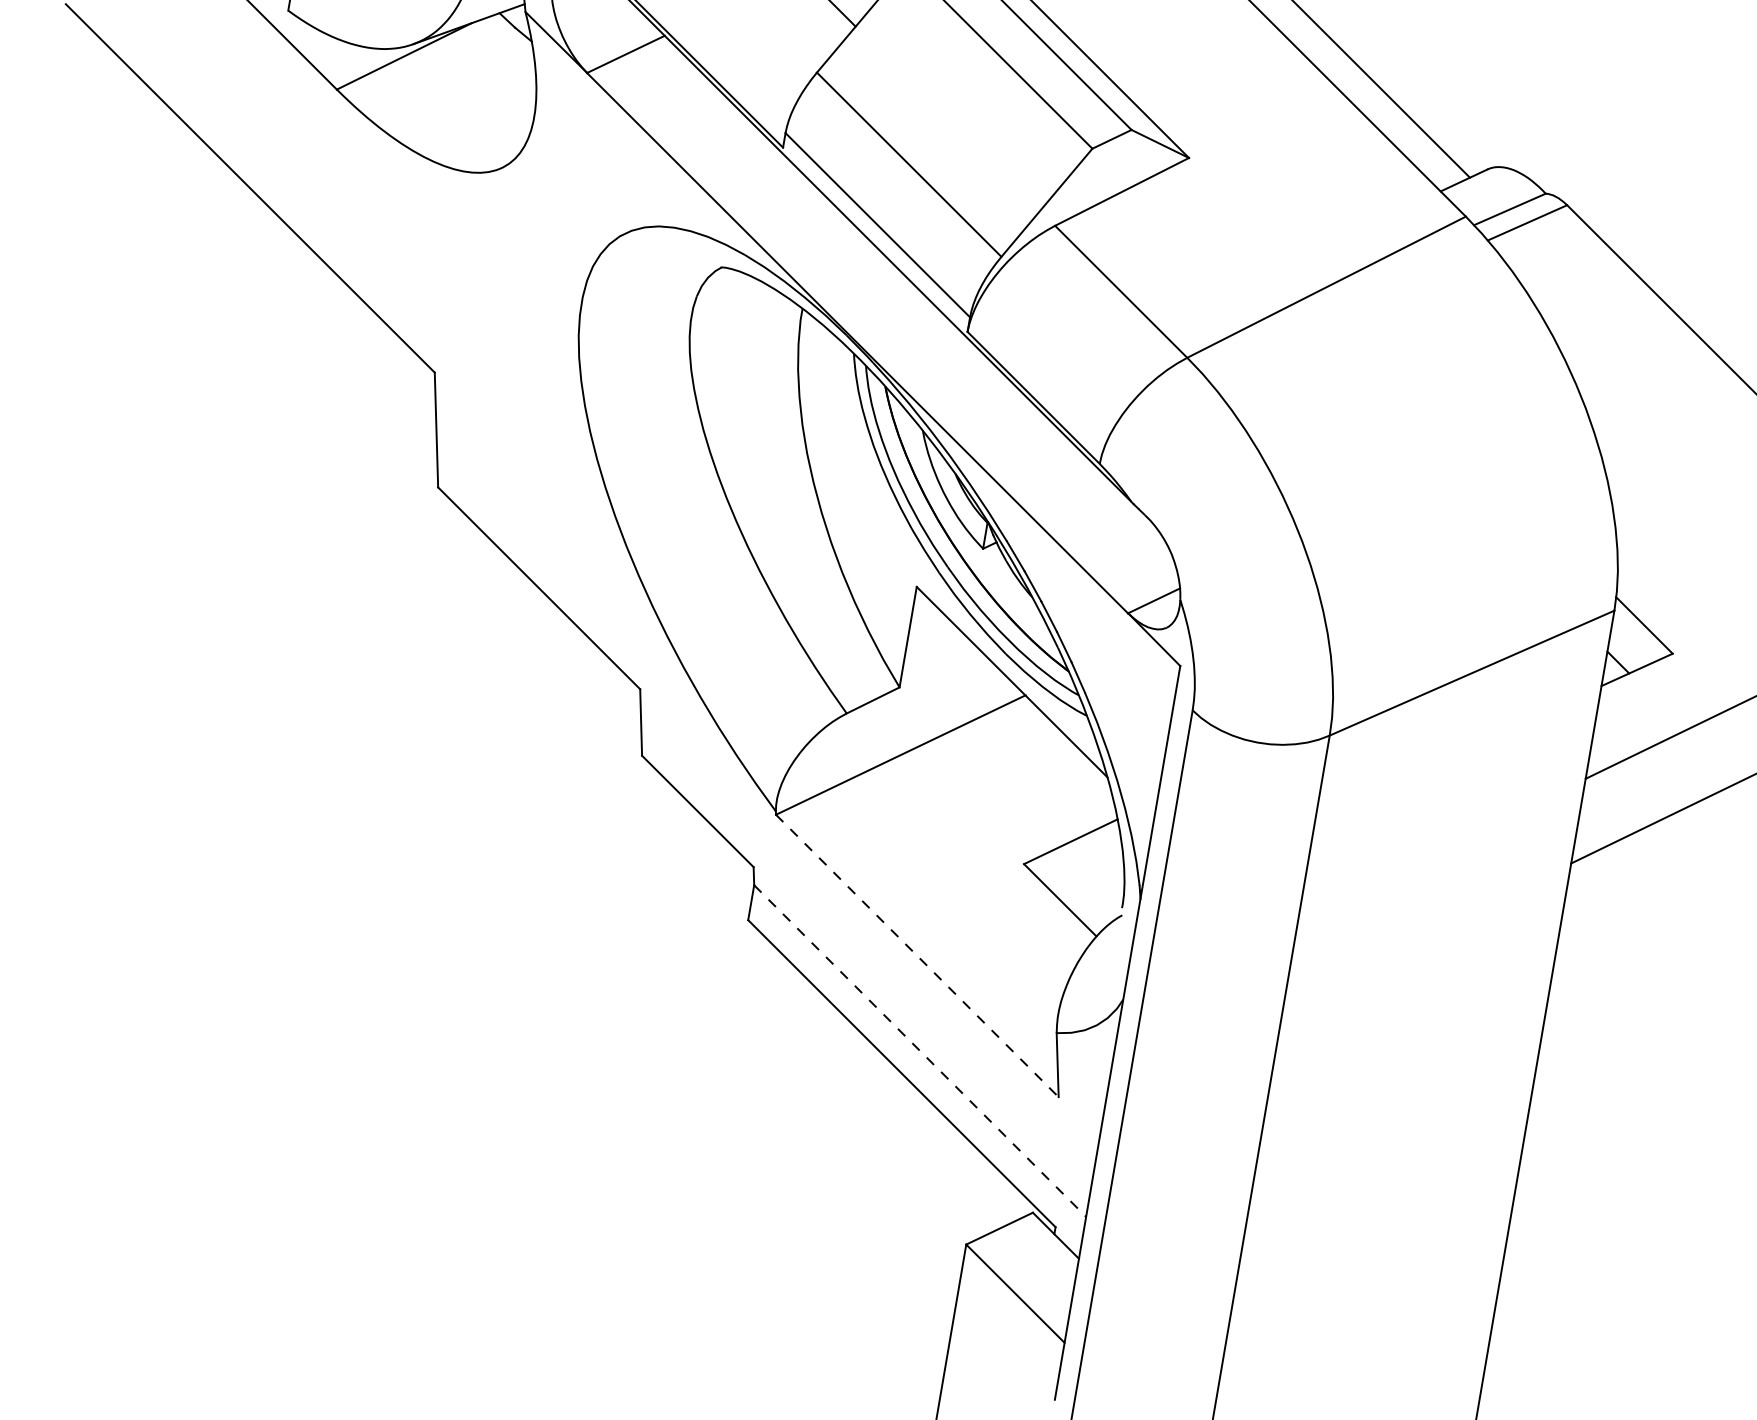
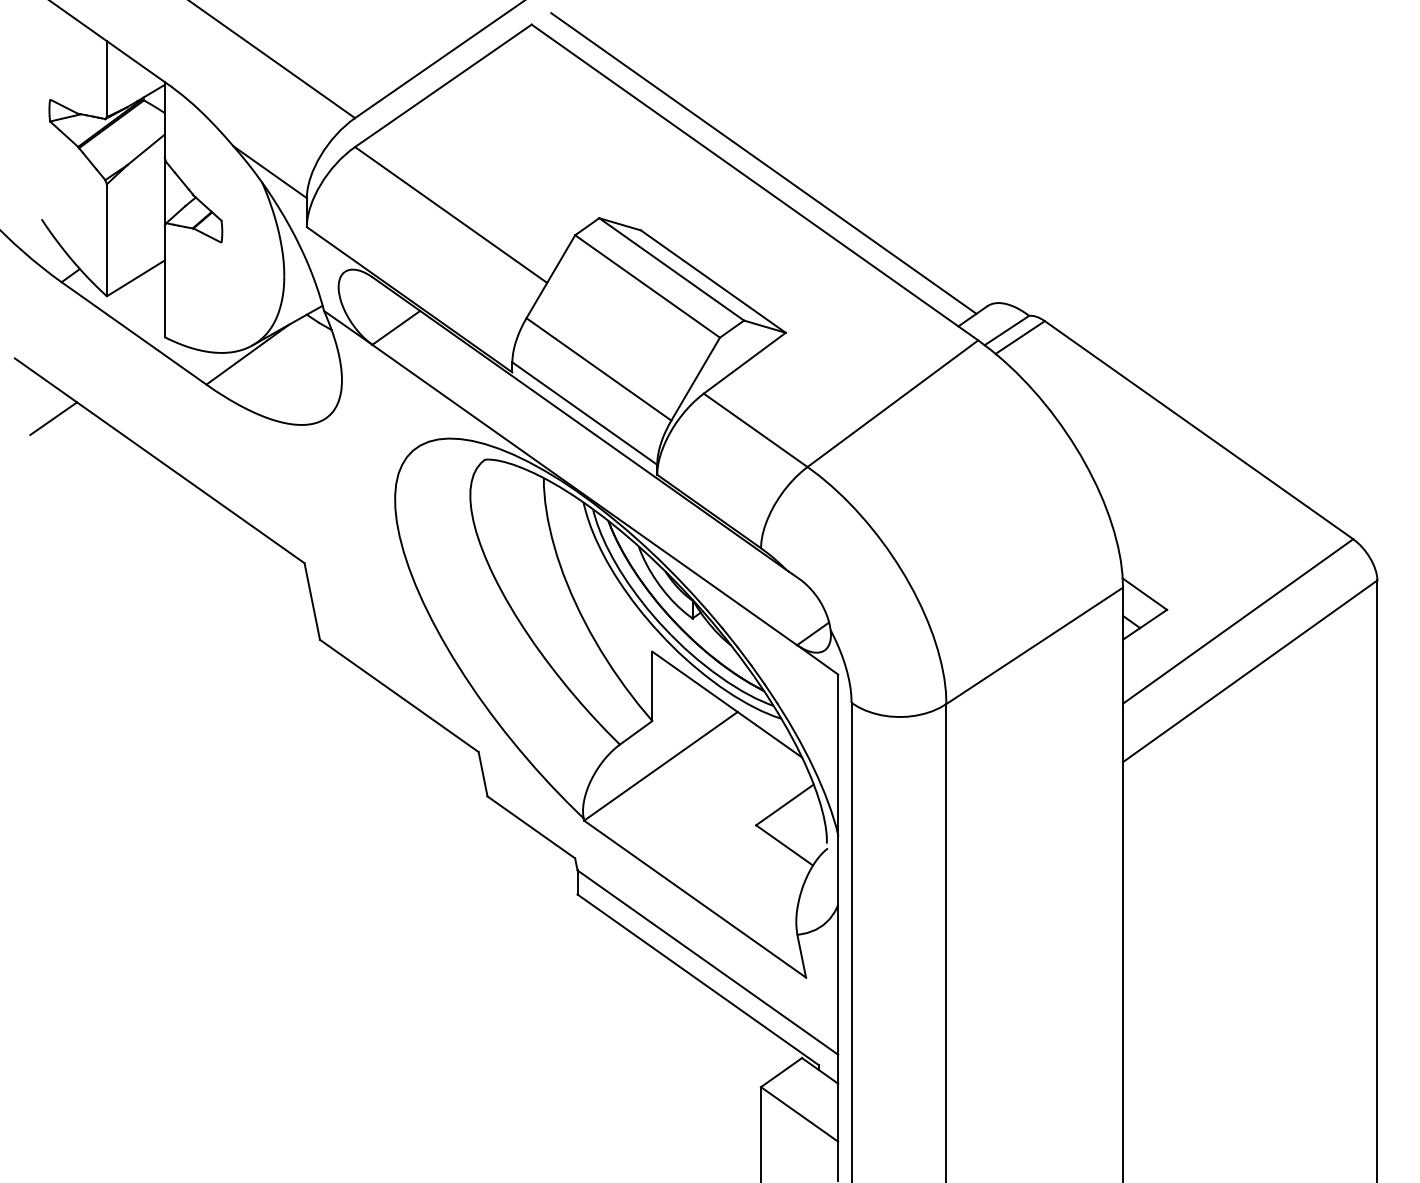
line: (106, 100) -> (53, 418), added
line: (917, 956) -> (695, 899), dashed -> solid
line: (919, 1050) -> (707, 962), dashed -> solid

